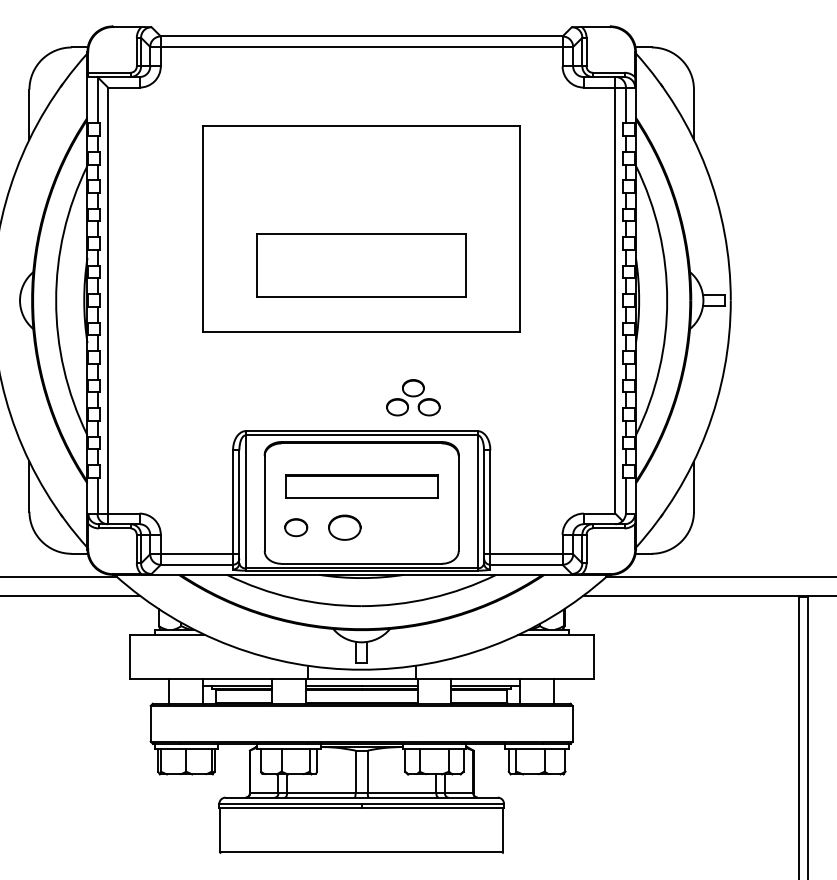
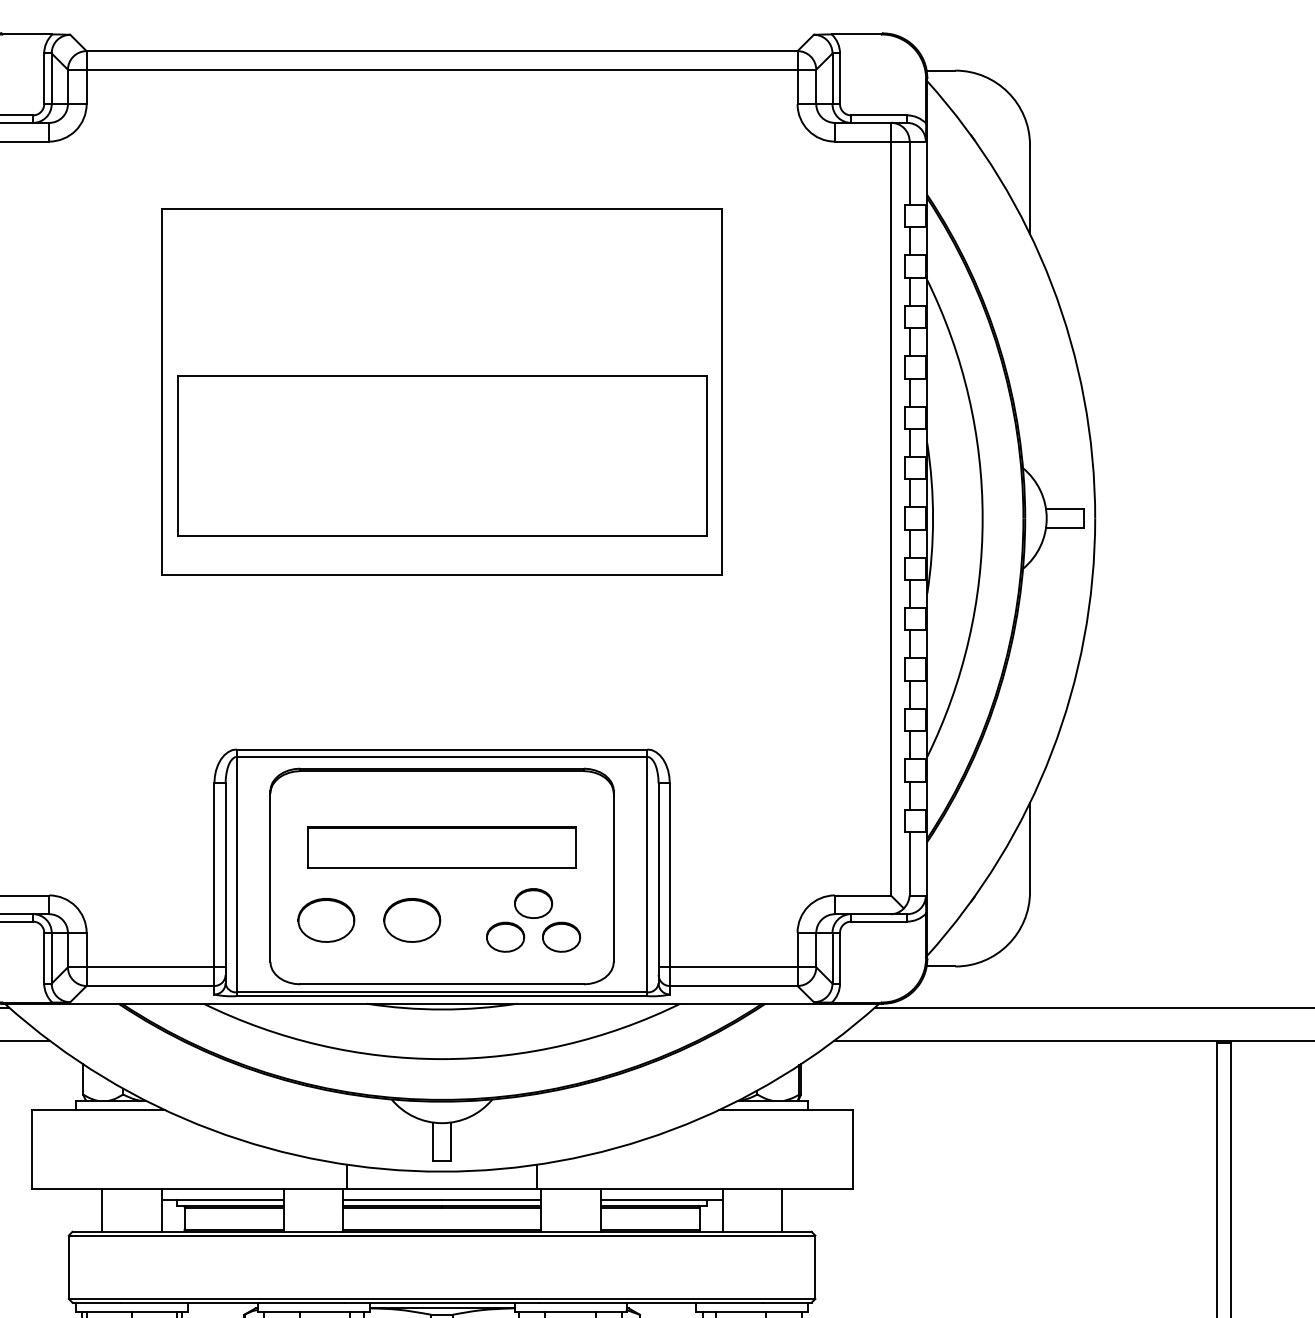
part: (361, 265) -> (441, 456), size x1.43
part: (413, 397) -> (533, 919), moved
part: (295, 527) -> (324, 919), size x1.43

